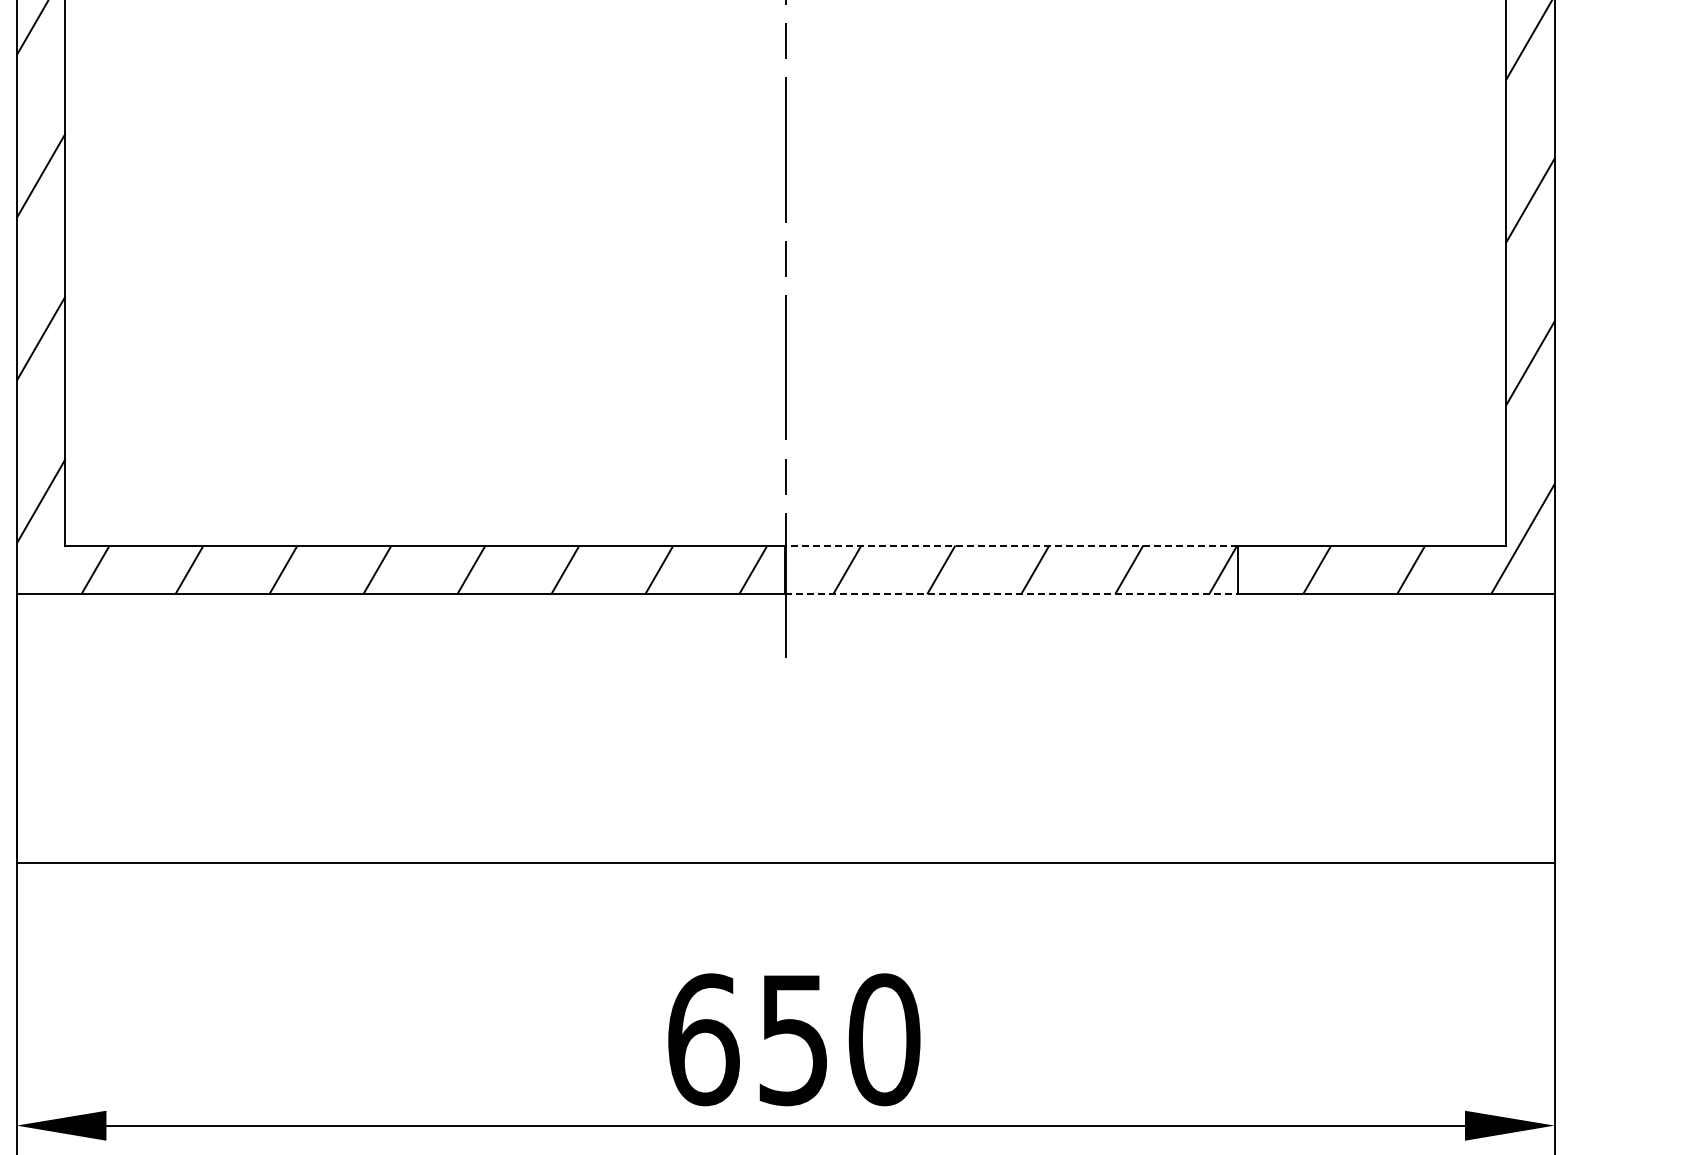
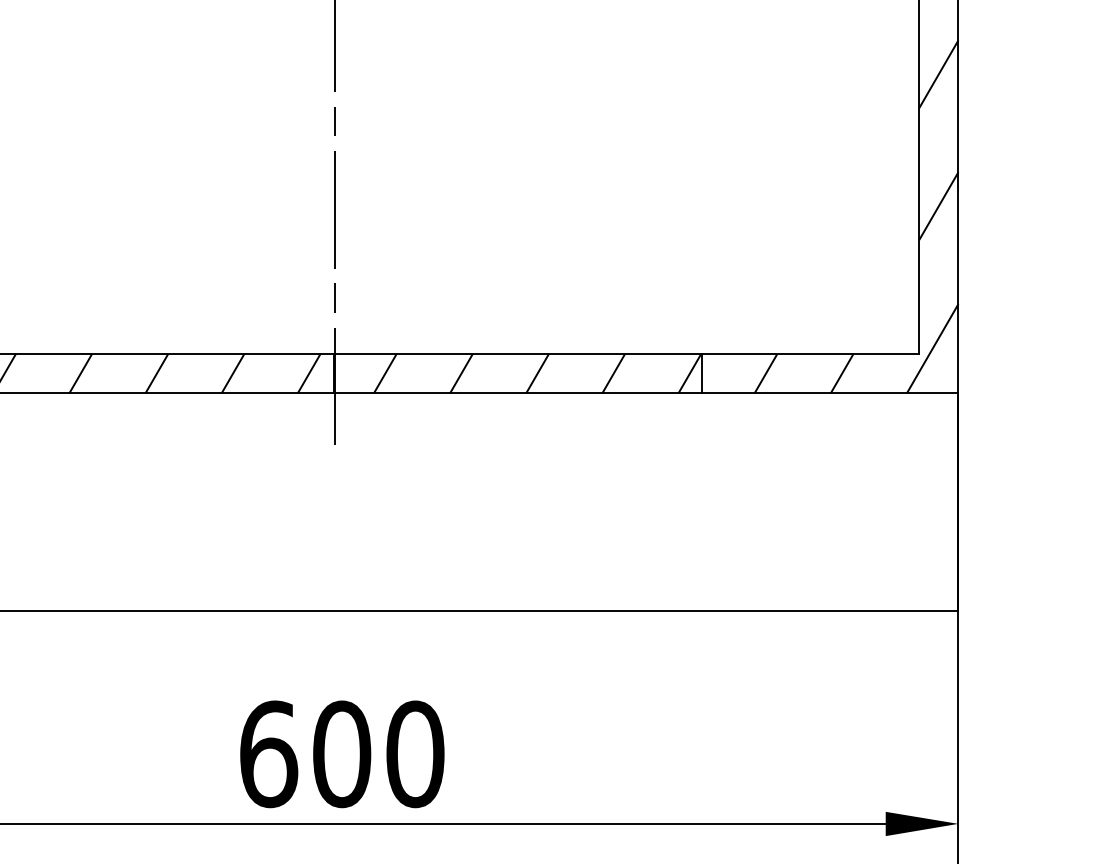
line: (1011, 545) -> (518, 353), dashed -> solid
line: (1011, 594) -> (518, 393), dashed -> solid
text: (793, 1039) -> (341, 754), 650 -> 600

